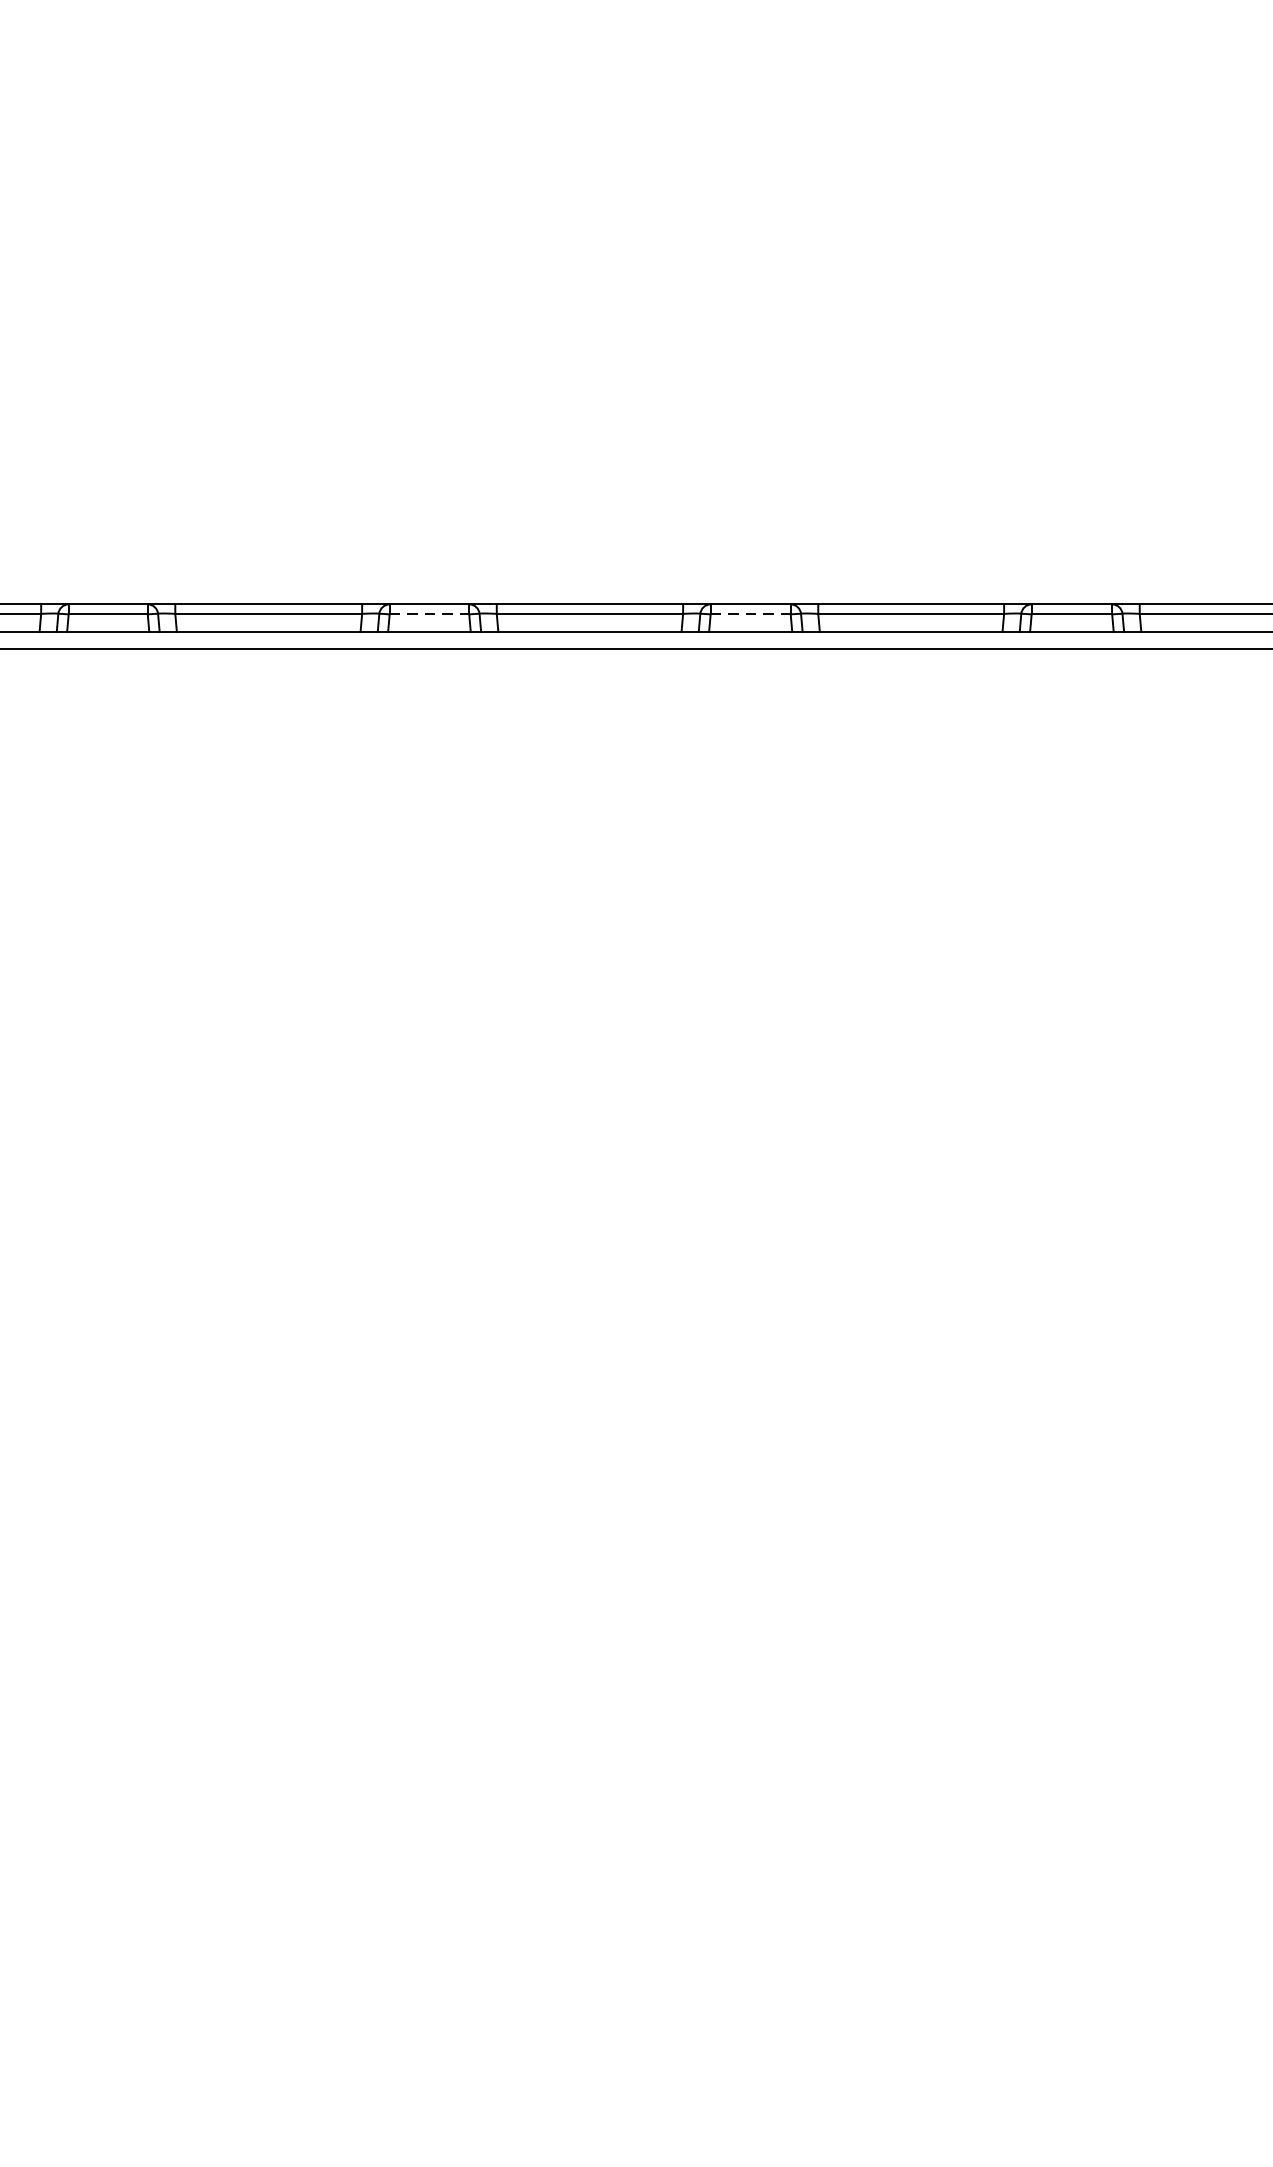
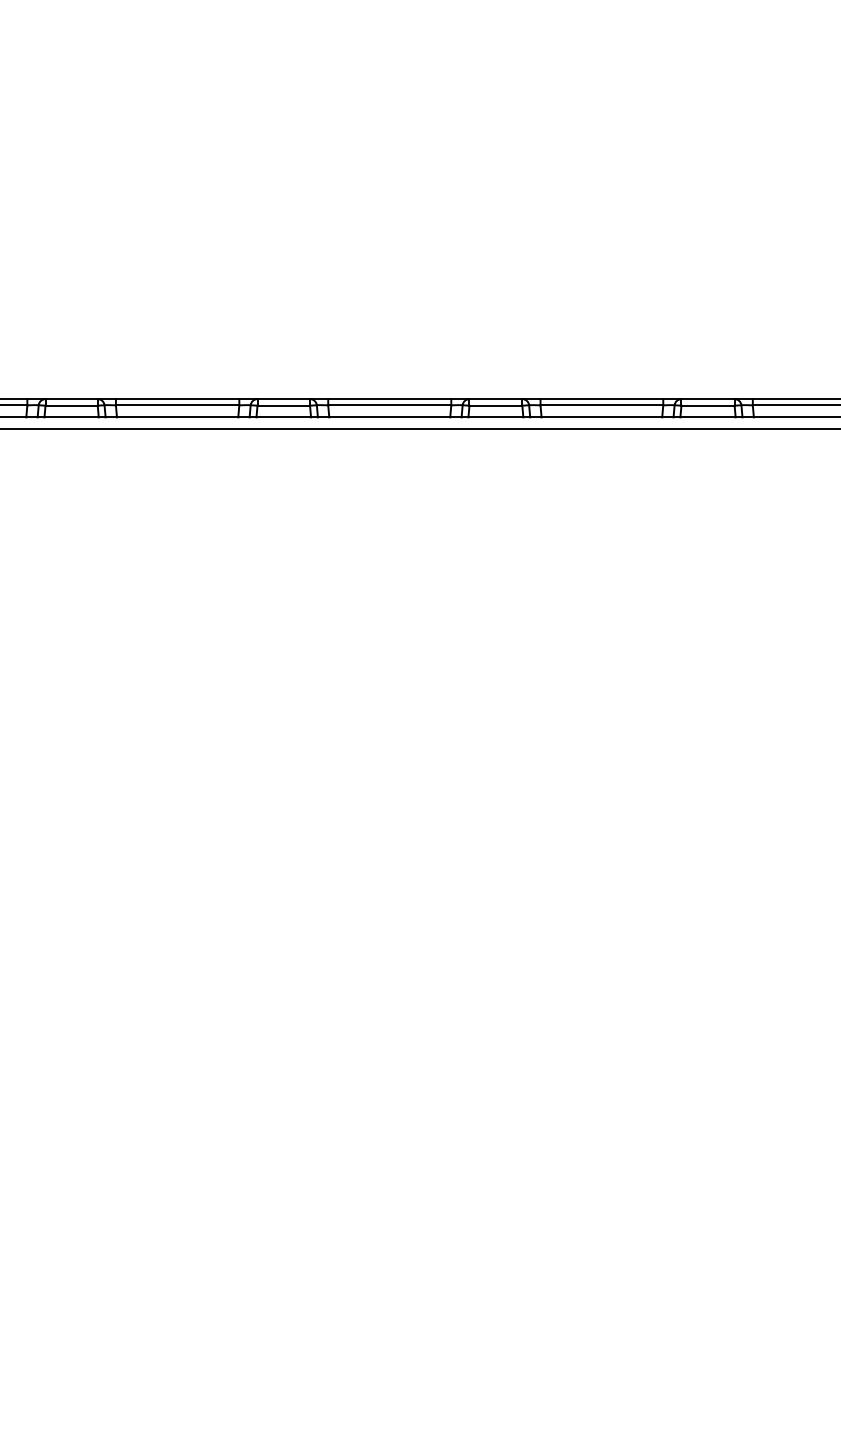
line: (430, 614) -> (284, 405), dashed -> solid
line: (751, 614) -> (496, 405), dashed -> solid

